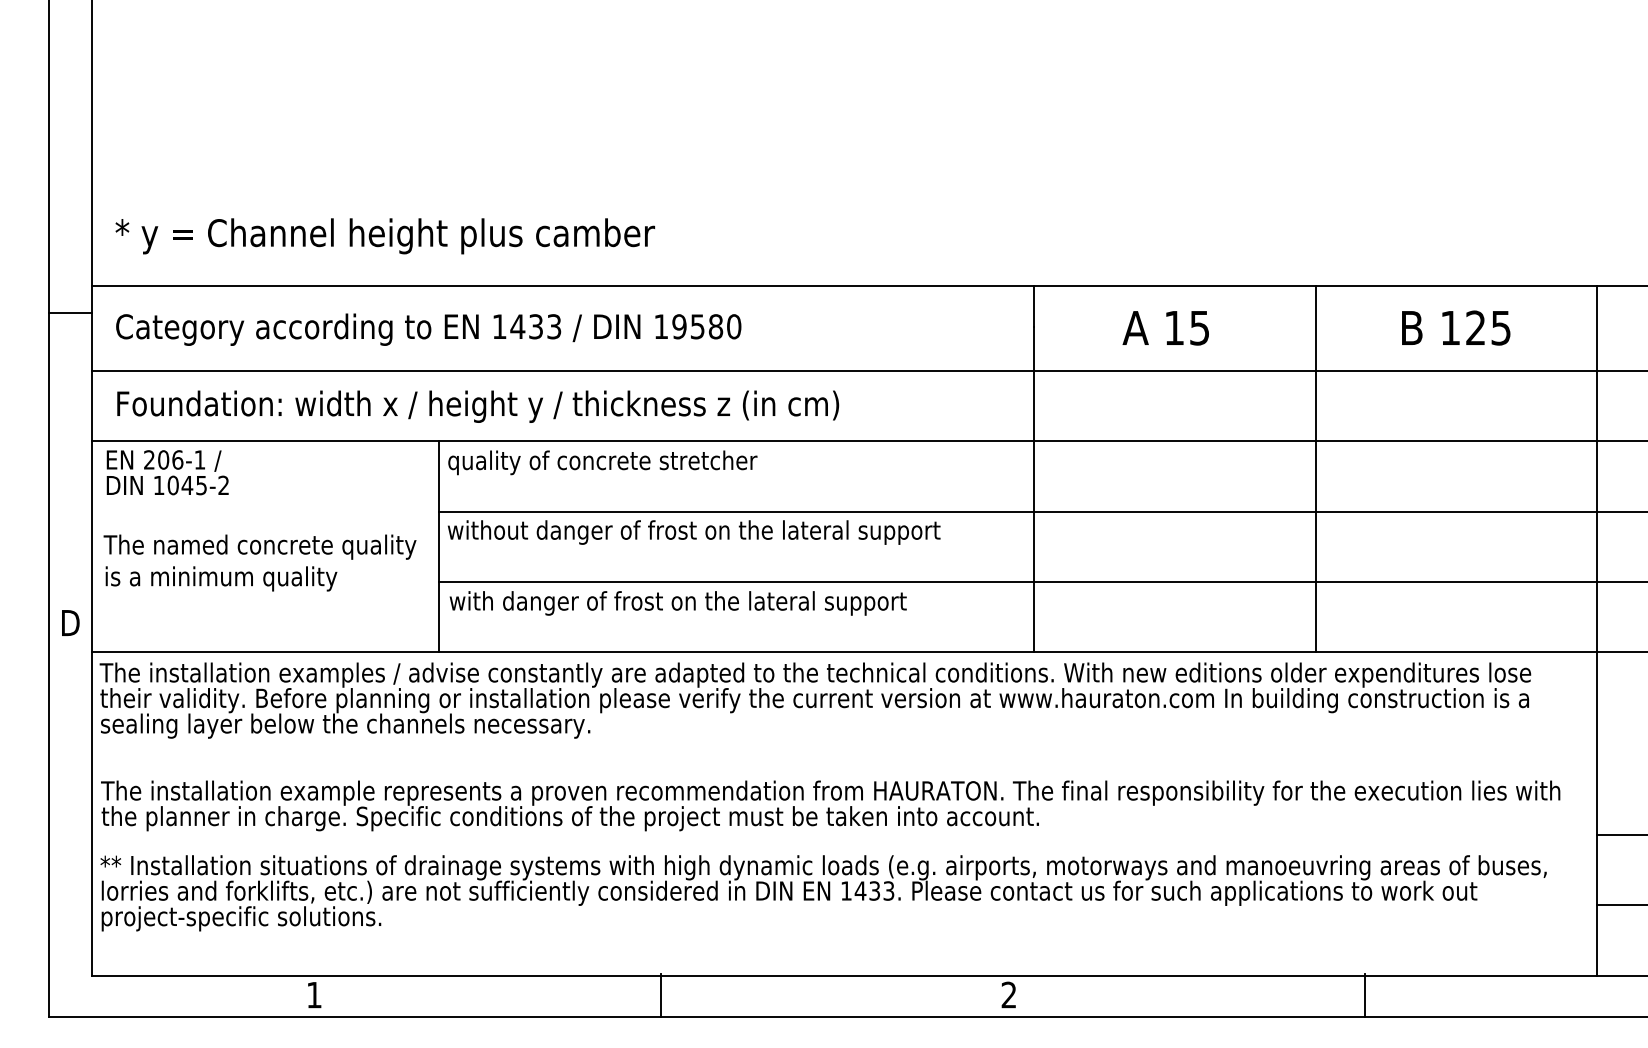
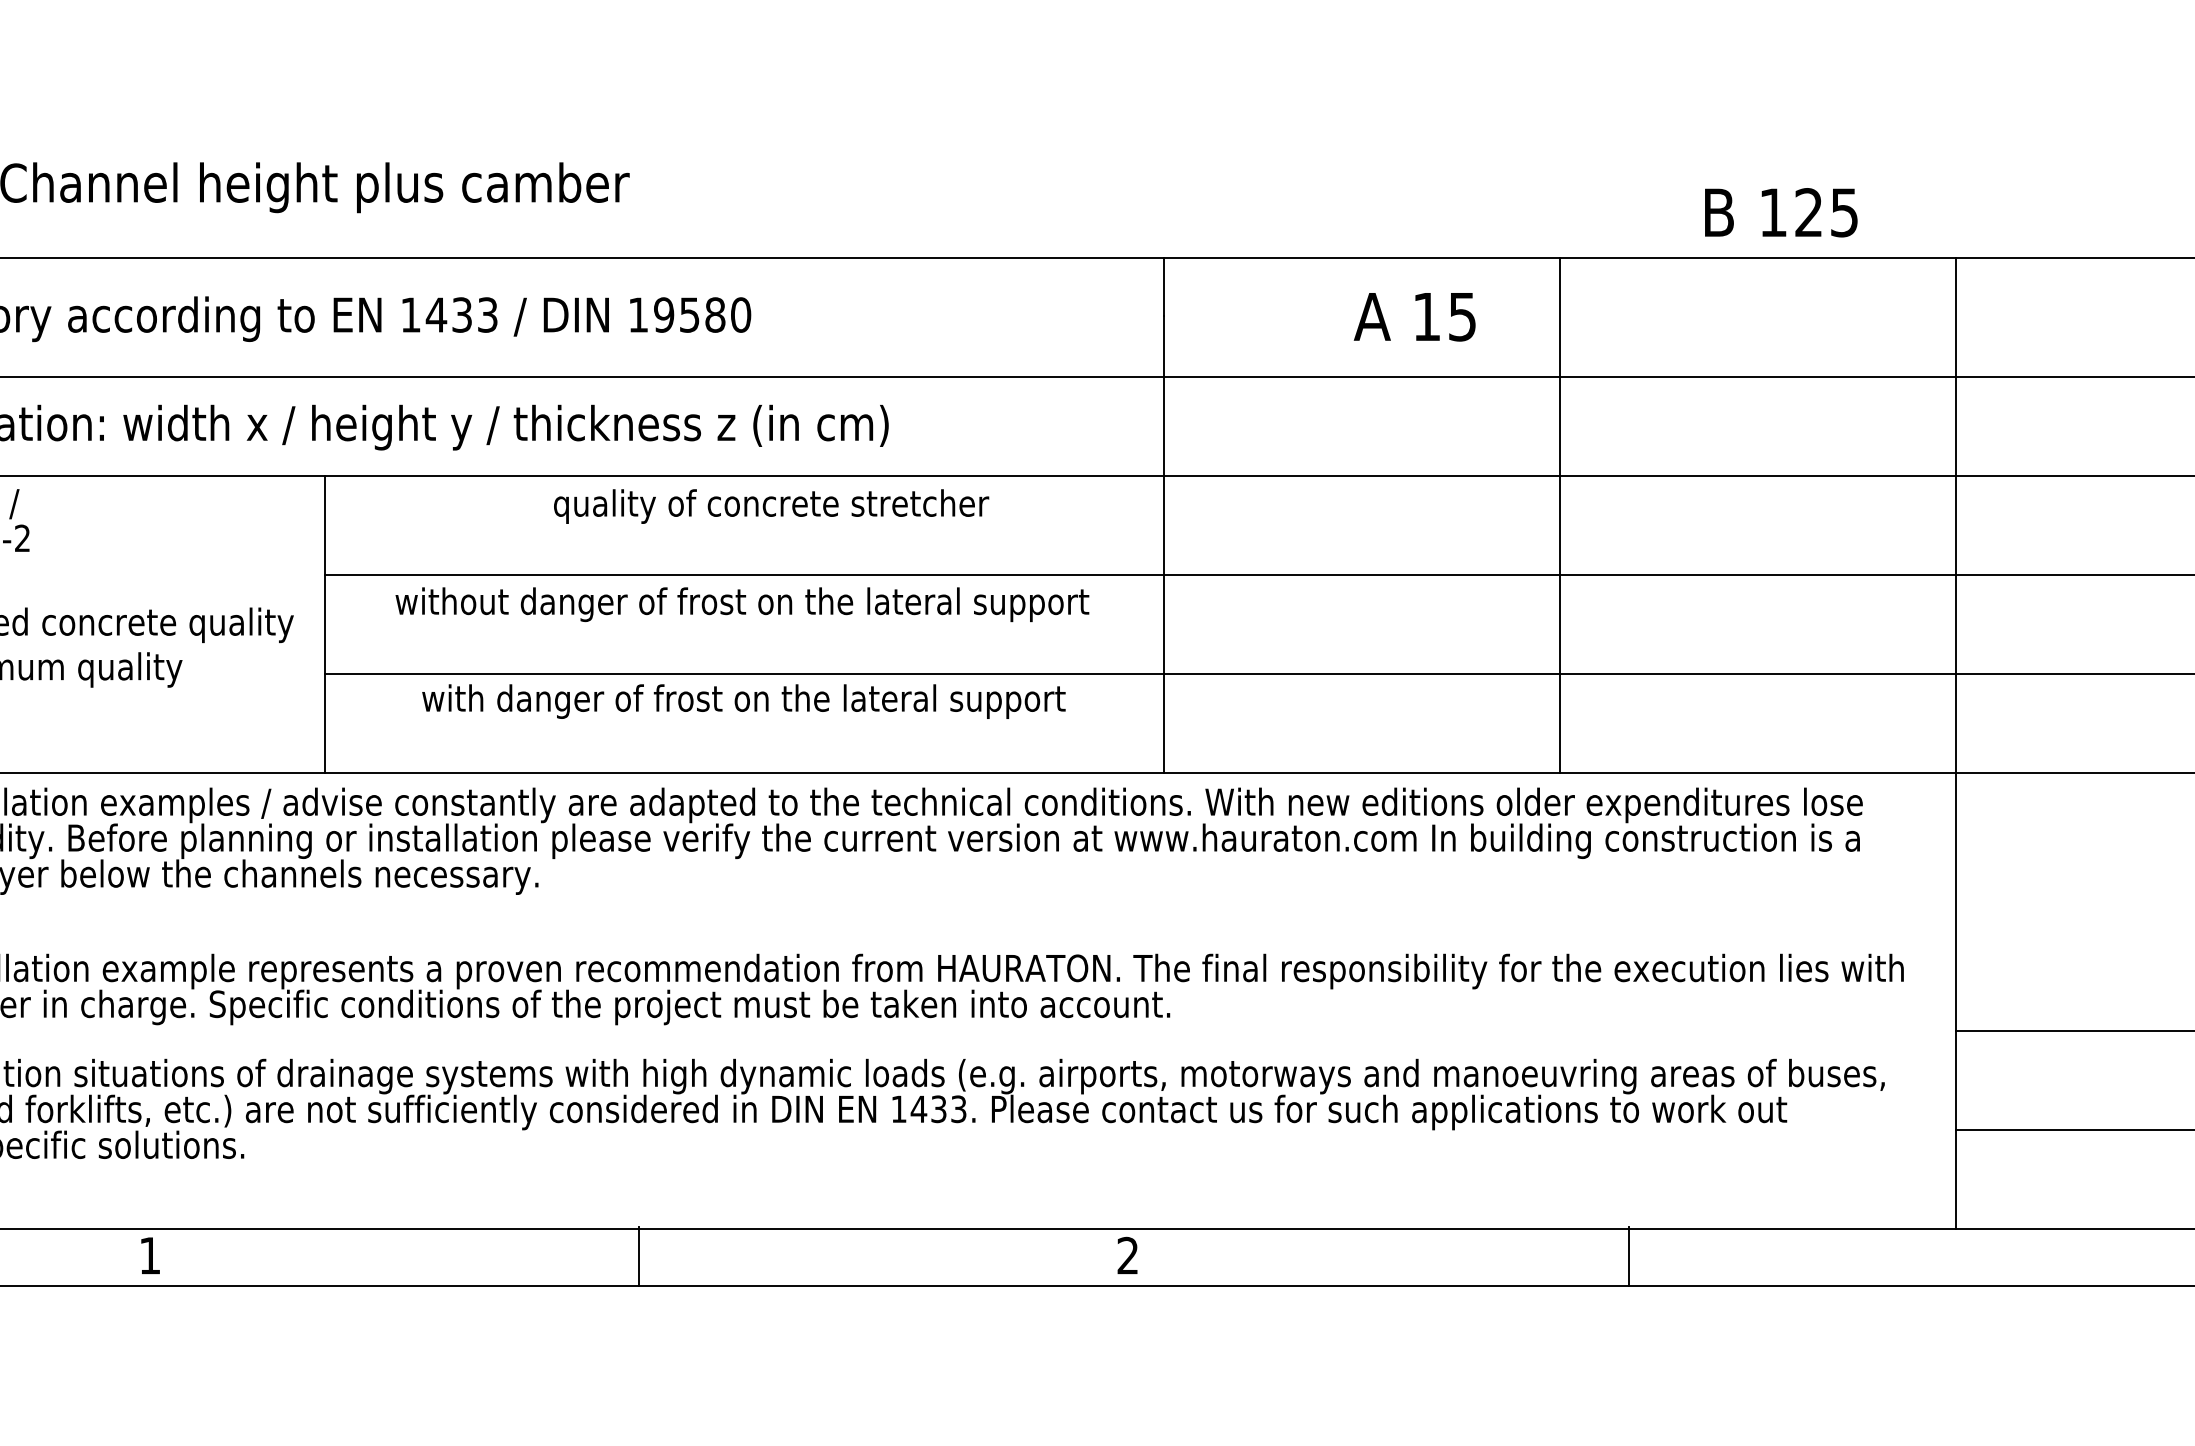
text: (1456, 327) -> (1781, 211), moved
text: (1165, 328) -> (1414, 317), moved
text: (602, 462) -> (771, 506), moved
text: (693, 532) -> (741, 604), moved
text: (677, 603) -> (742, 701), moved

